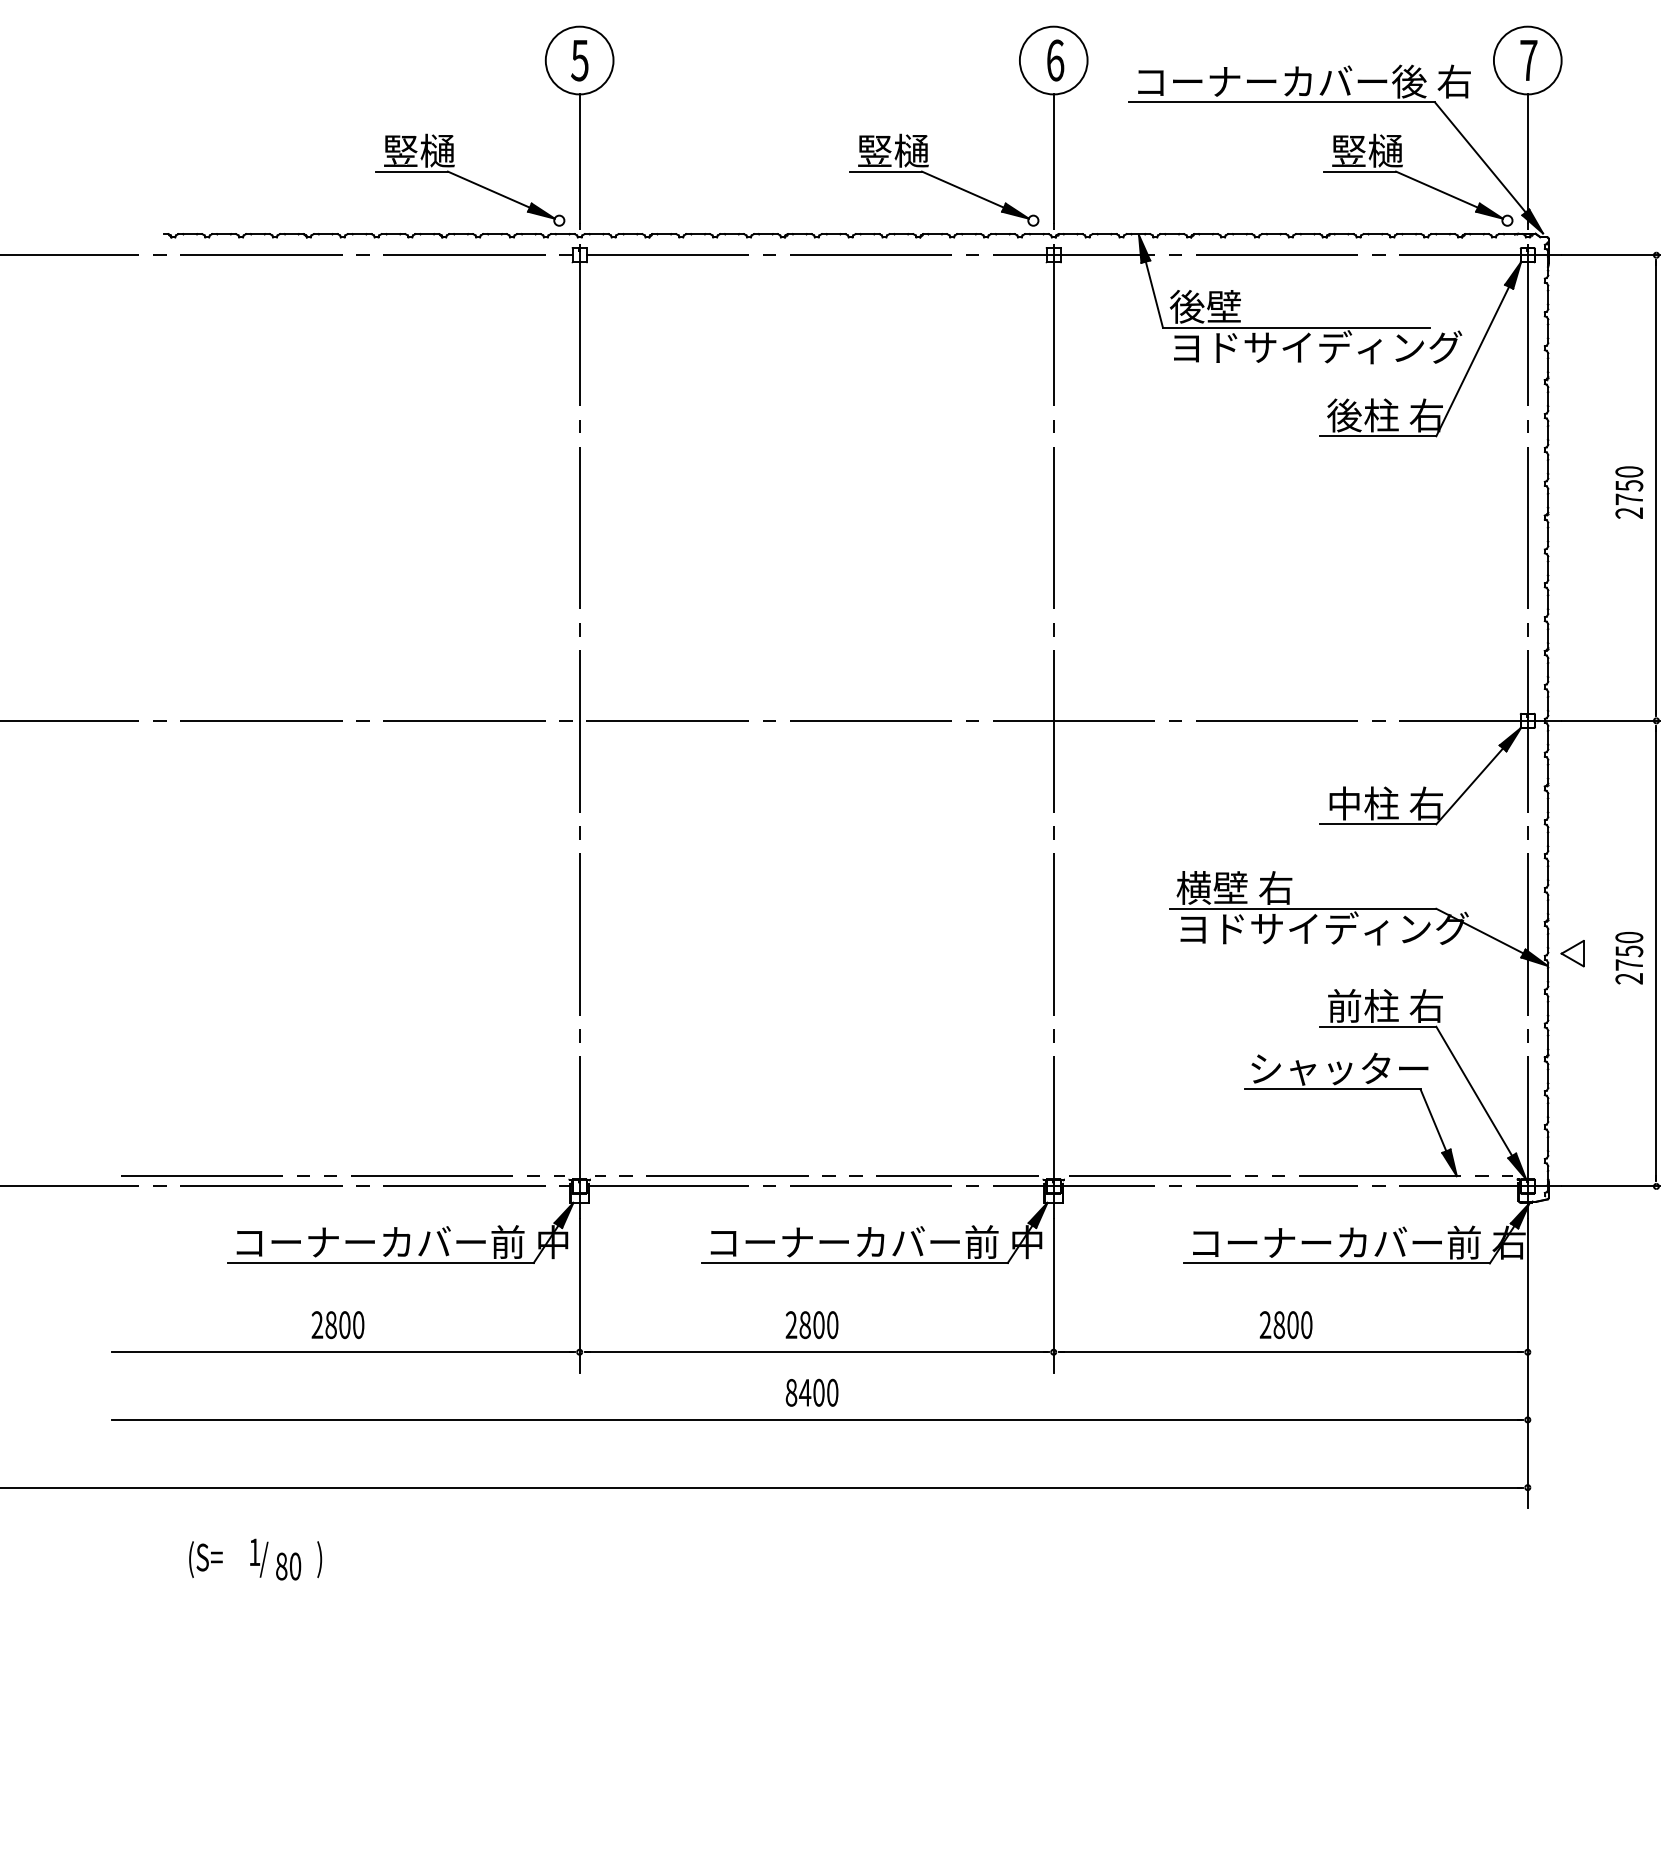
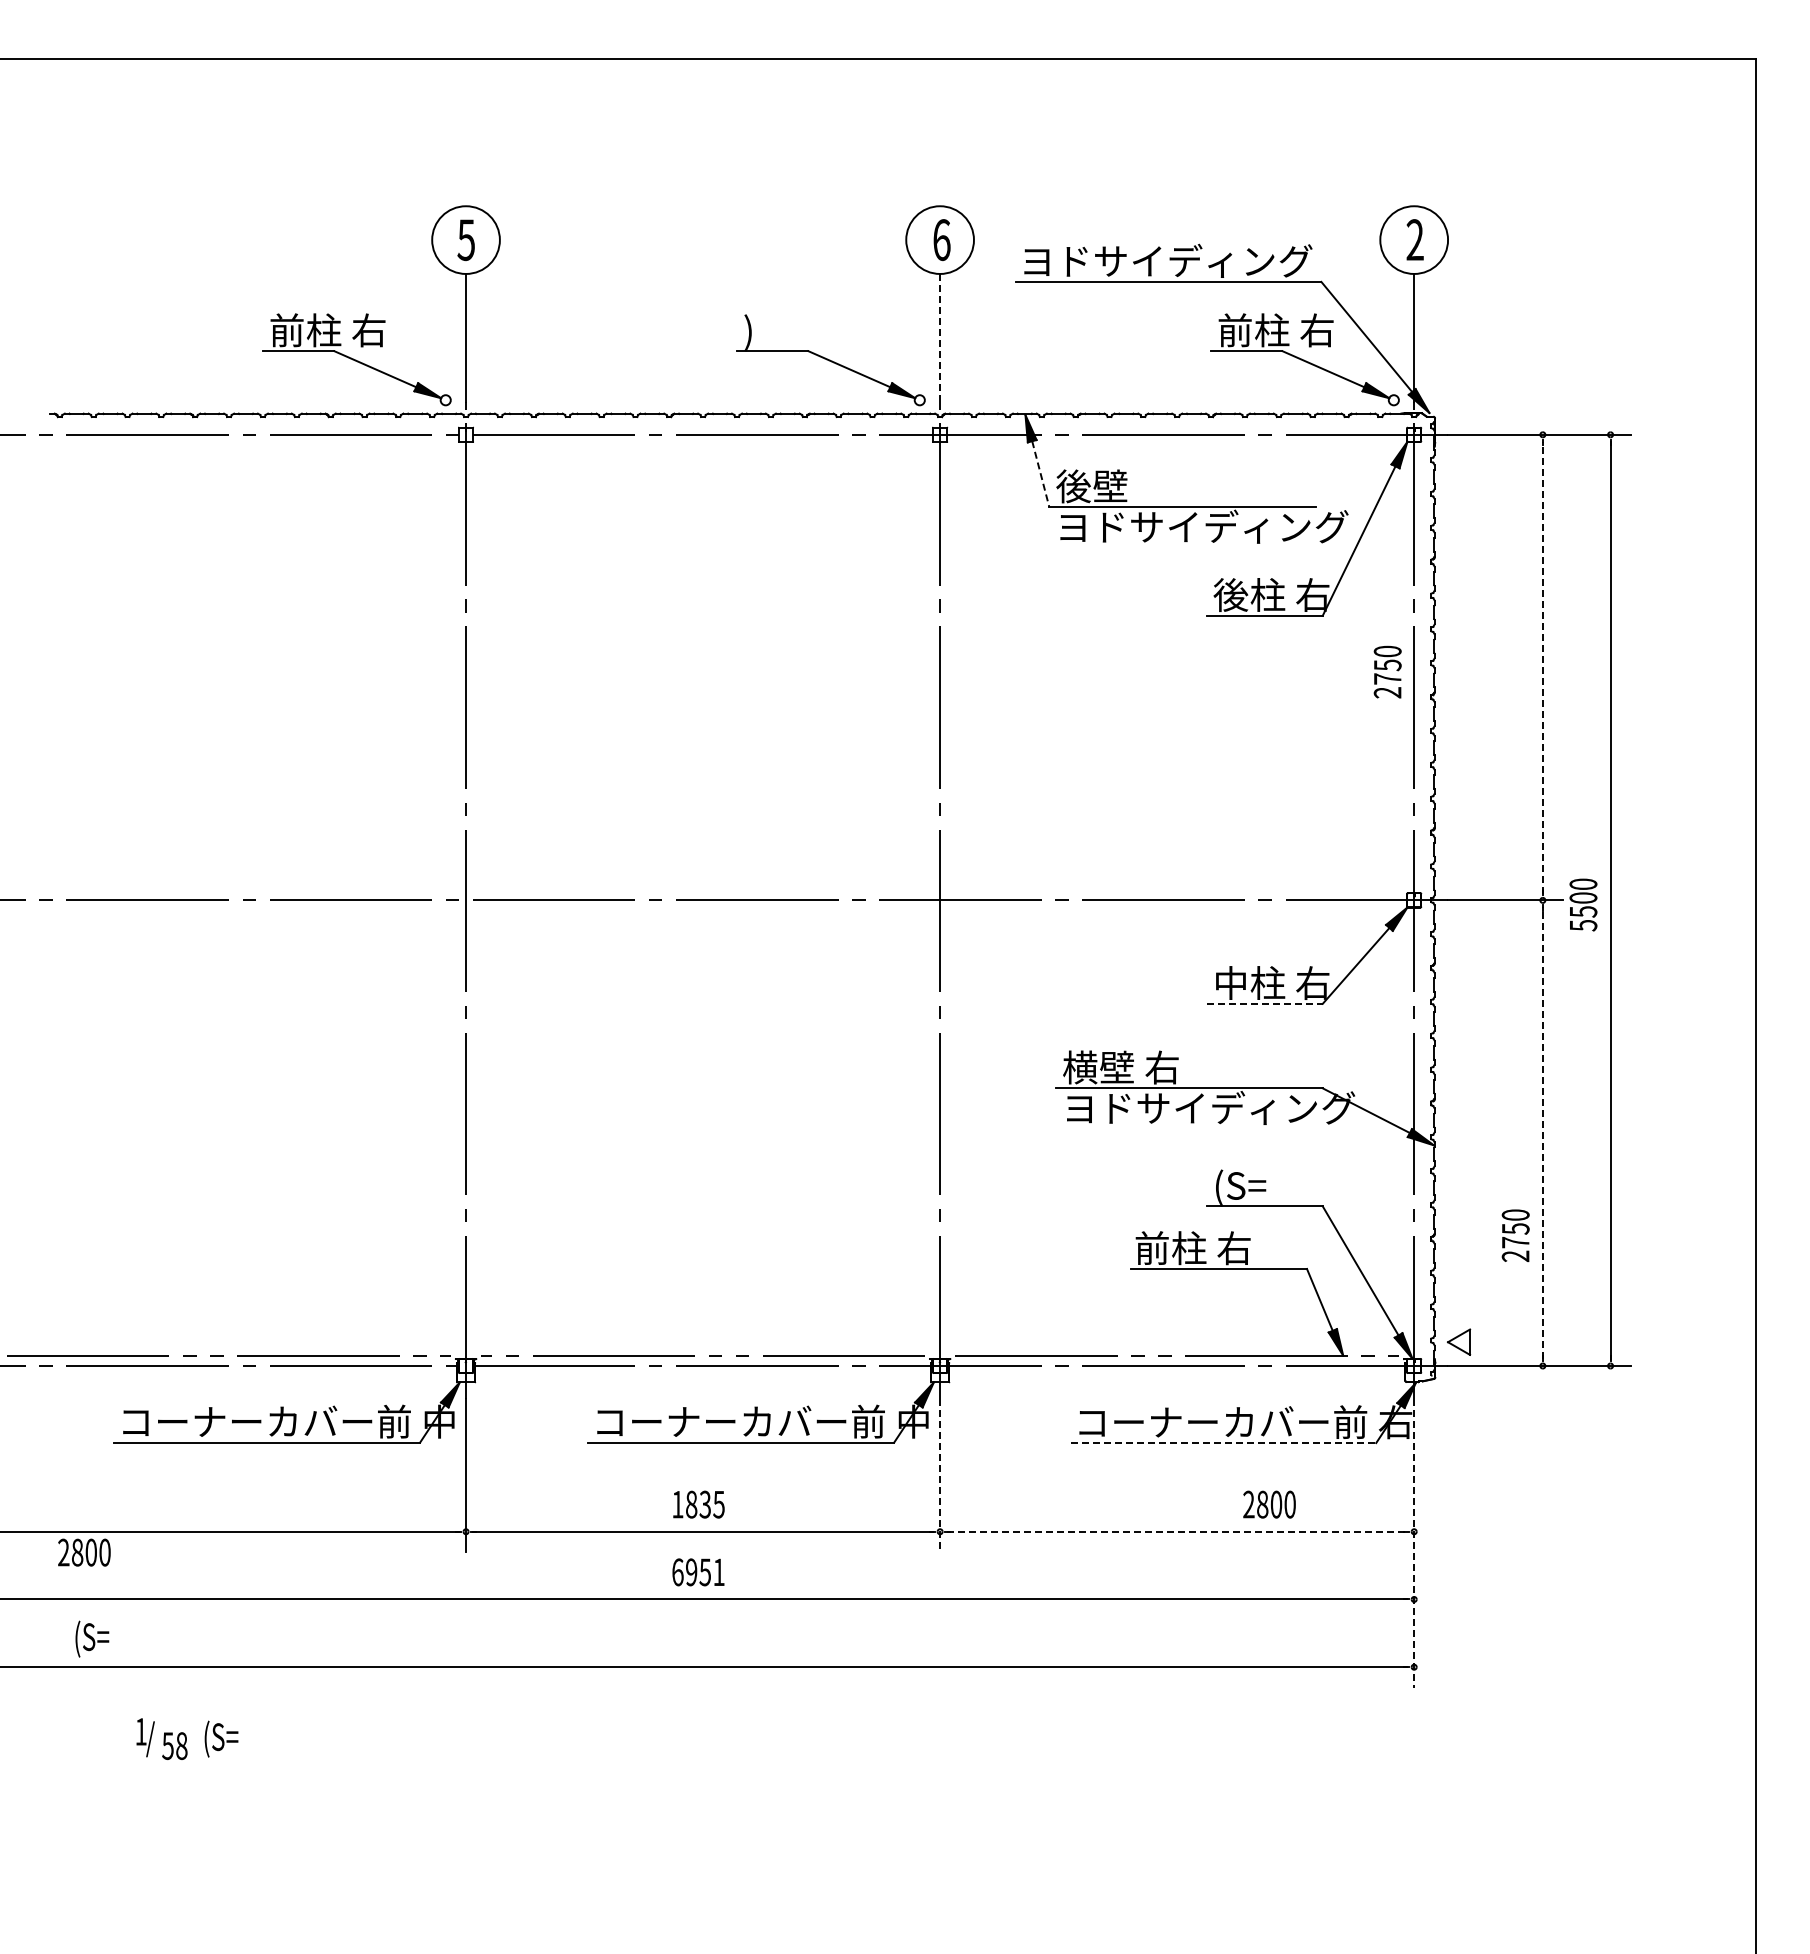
text: (1528, 59) -> (1414, 239), 7 -> 2
text: (1304, 80) -> (1190, 260), コーナーカバー後 右 -> ヨドサイディング
text: (441, 150) -> (327, 330), 竪樋 -> 前柱 右
text: (1389, 150) -> (1275, 330), 竪樋 -> 前柱 右
text: (893, 151) -> (779, 331), 竪樋 -> )
line: (1054, 157) -> (940, 337), solid -> dashed
line: (1154, 294) -> (1040, 474), solid -> dashed
line: (1656, 487) -> (1542, 667), solid -> dashed
text: (1629, 491) -> (1387, 671), moved
line: (1379, 823) -> (1265, 1003), solid -> dashed
part: (1573, 952) -> (1459, 1341), moved
line: (1656, 952) -> (1542, 1132), solid -> dashed
text: (1629, 957) -> (1515, 1235), moved
text: (1385, 1006) -> (1271, 1186), 前柱 右 -> (S=
text: (1338, 1068) -> (1224, 1248), シャッター -> 前柱 右
line: (1337, 1263) -> (1223, 1443), solid -> dashed
line: (1054, 1295) -> (940, 1475), solid -> dashed
text: (338, 1324) -> (84, 1552), moved
text: (812, 1324) -> (698, 1504), 2800 -> 1835
text: (1286, 1324) -> (1269, 1504), moved
line: (1291, 1351) -> (1177, 1531), solid -> dashed
line: (1528, 1363) -> (1414, 1543), solid -> dashed
text: (812, 1392) -> (698, 1572), 8400 -> 6951
text: (206, 1558) -> (92, 1638), moved
text: (334, 1558) -> (220, 1738), ) -> (S=
text: (288, 1565) -> (174, 1745), 80 -> 58

